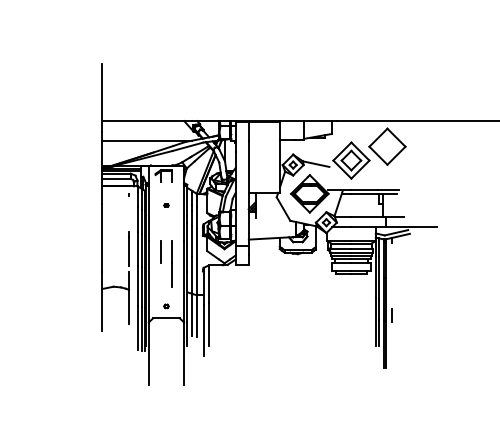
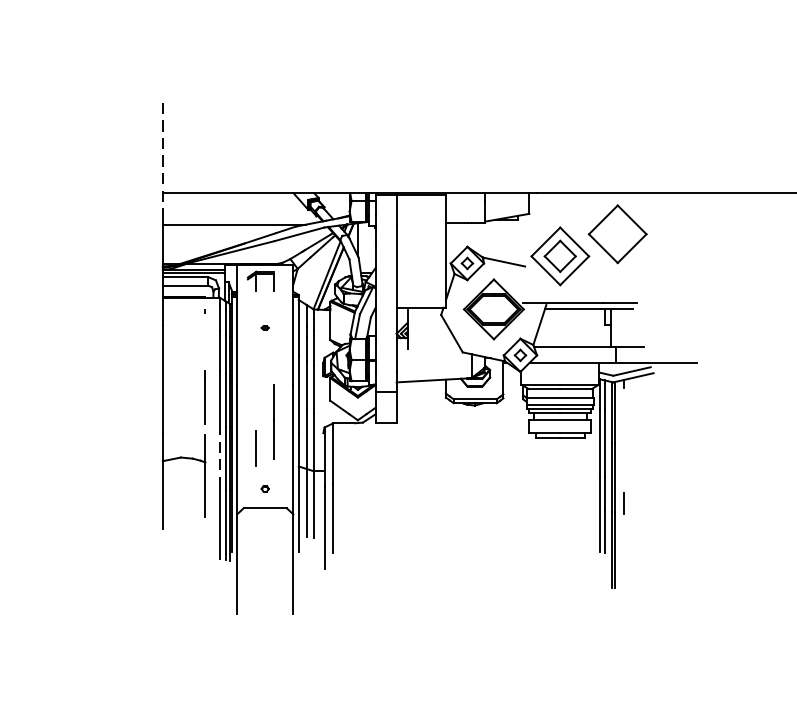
line: (102, 98) -> (163, 157), solid -> dashed
line: (160, 251) -> (255, 447), moved
line: (137, 285) -> (219, 455), solid -> dashed

